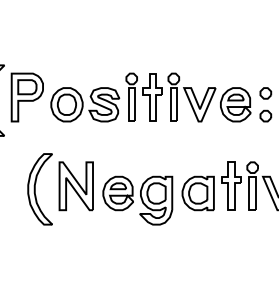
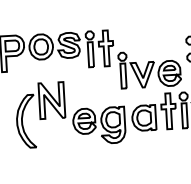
part: (209, 97) -> (149, 69), moved
part: (85, 104) -> (55, 46), moved
part: (75, 186) -> (51, 100), moved

